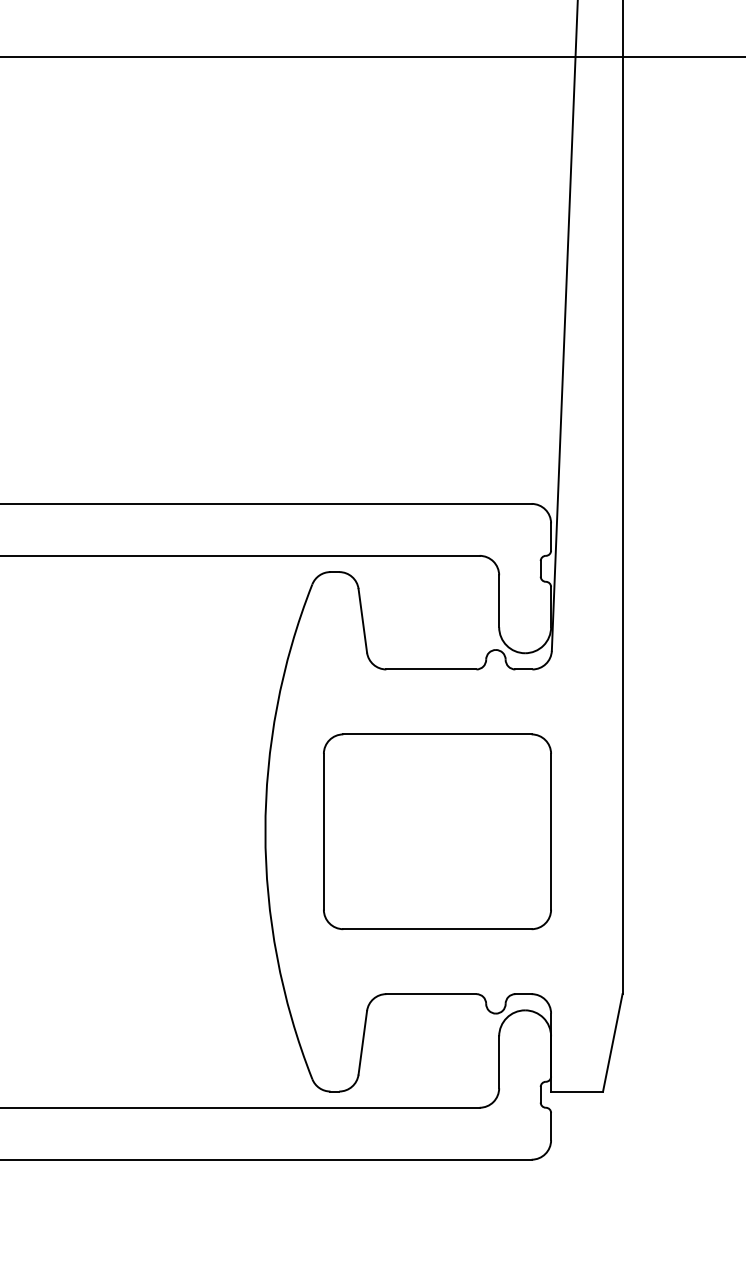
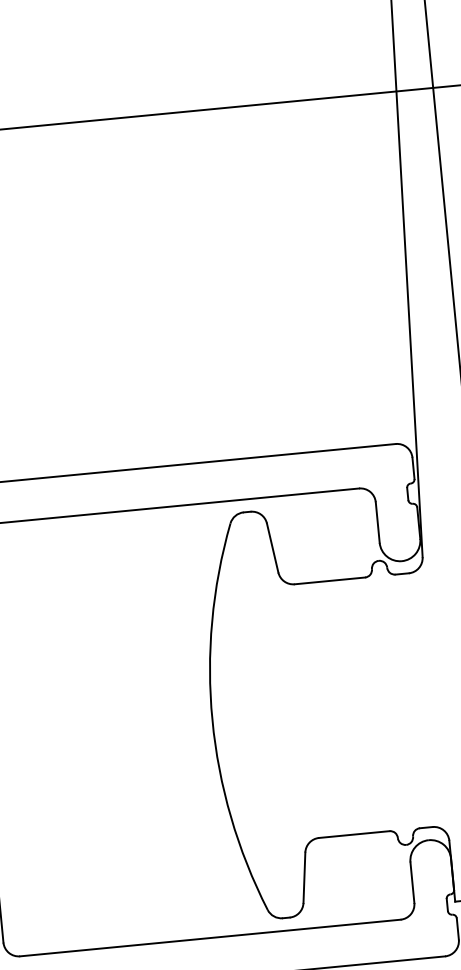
part: (437, 831) -> (346, 707), removed

